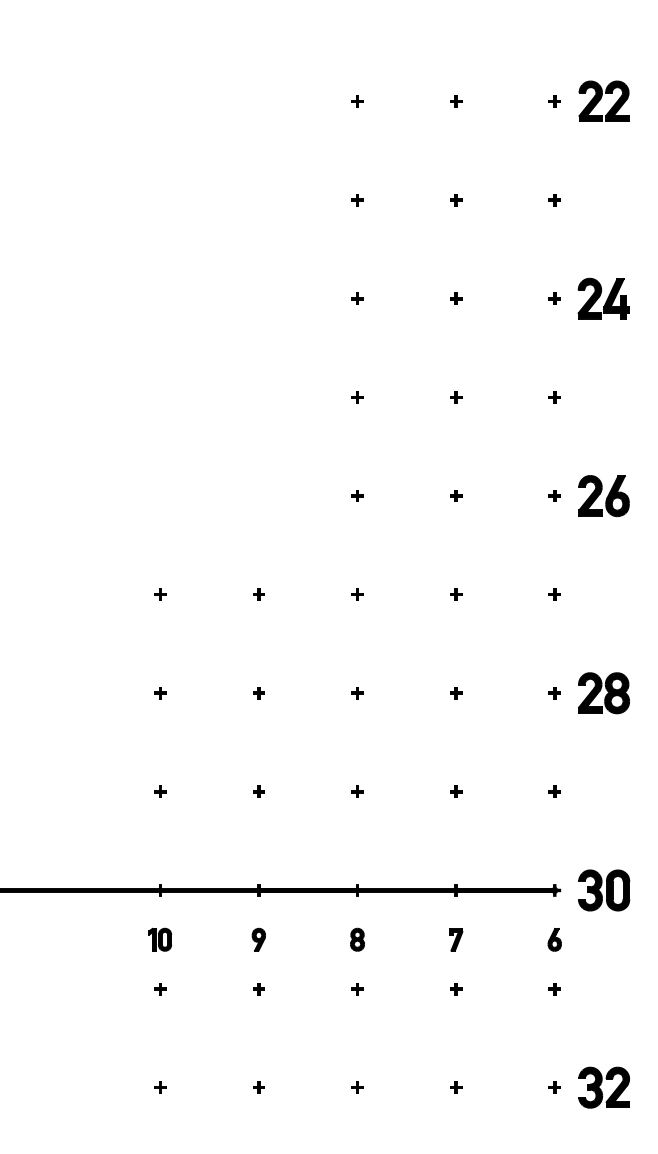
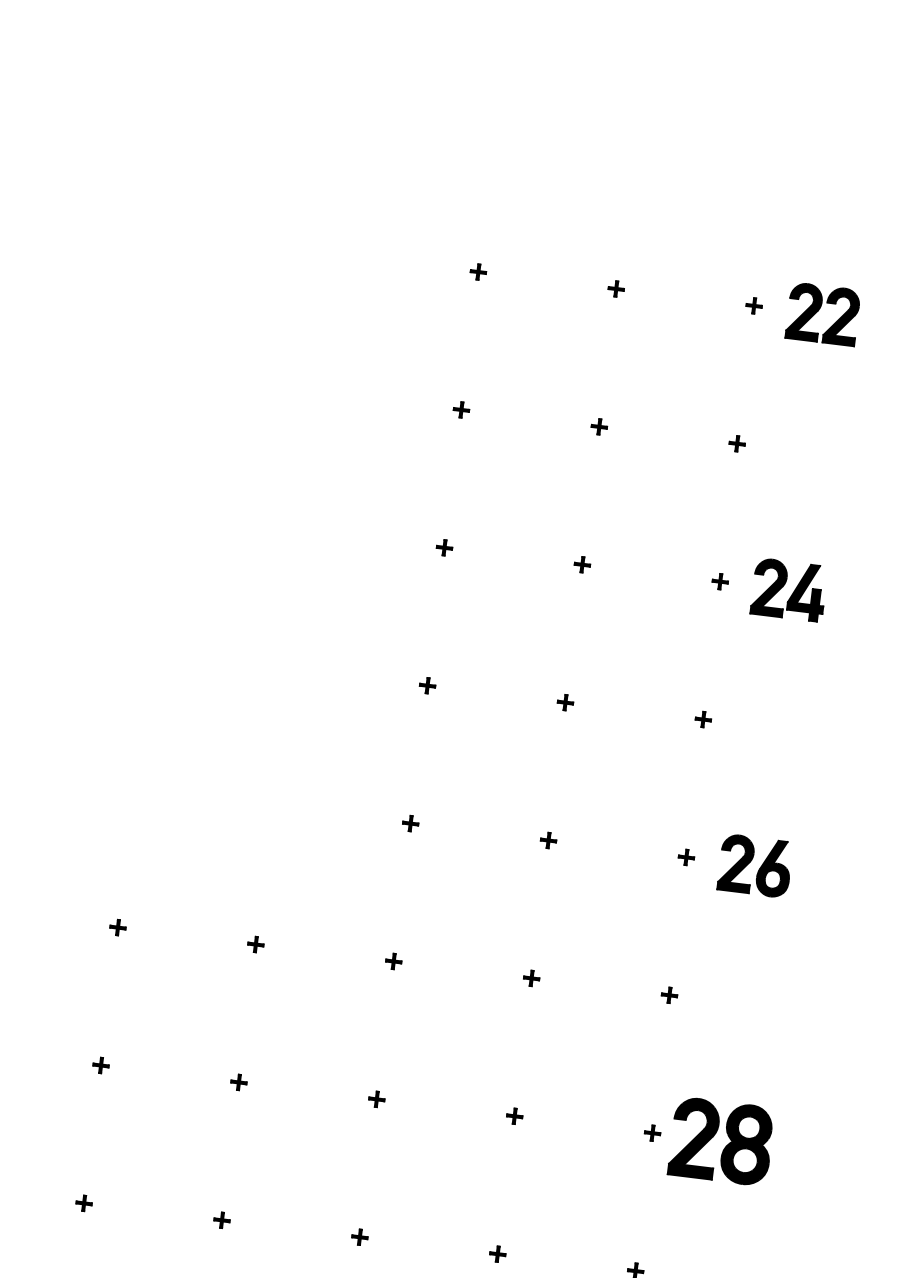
part: (603, 693) -> (720, 1141), size x1.4

